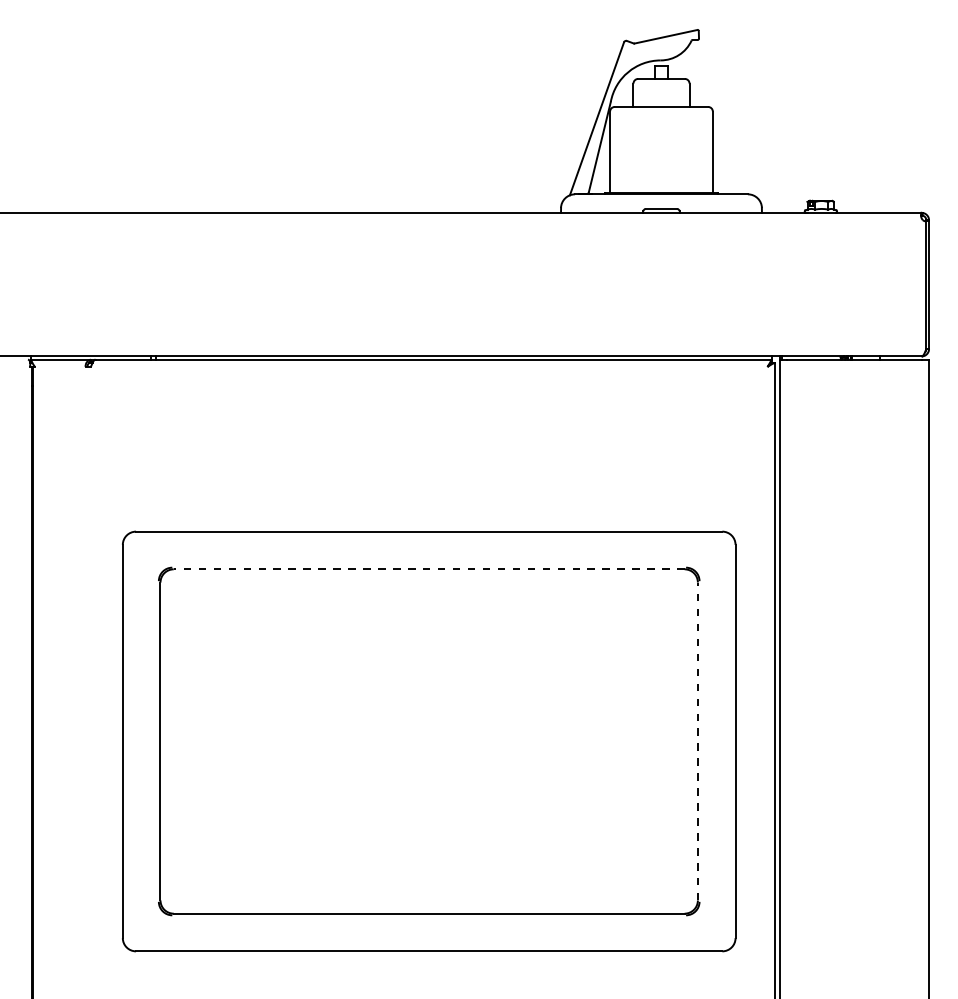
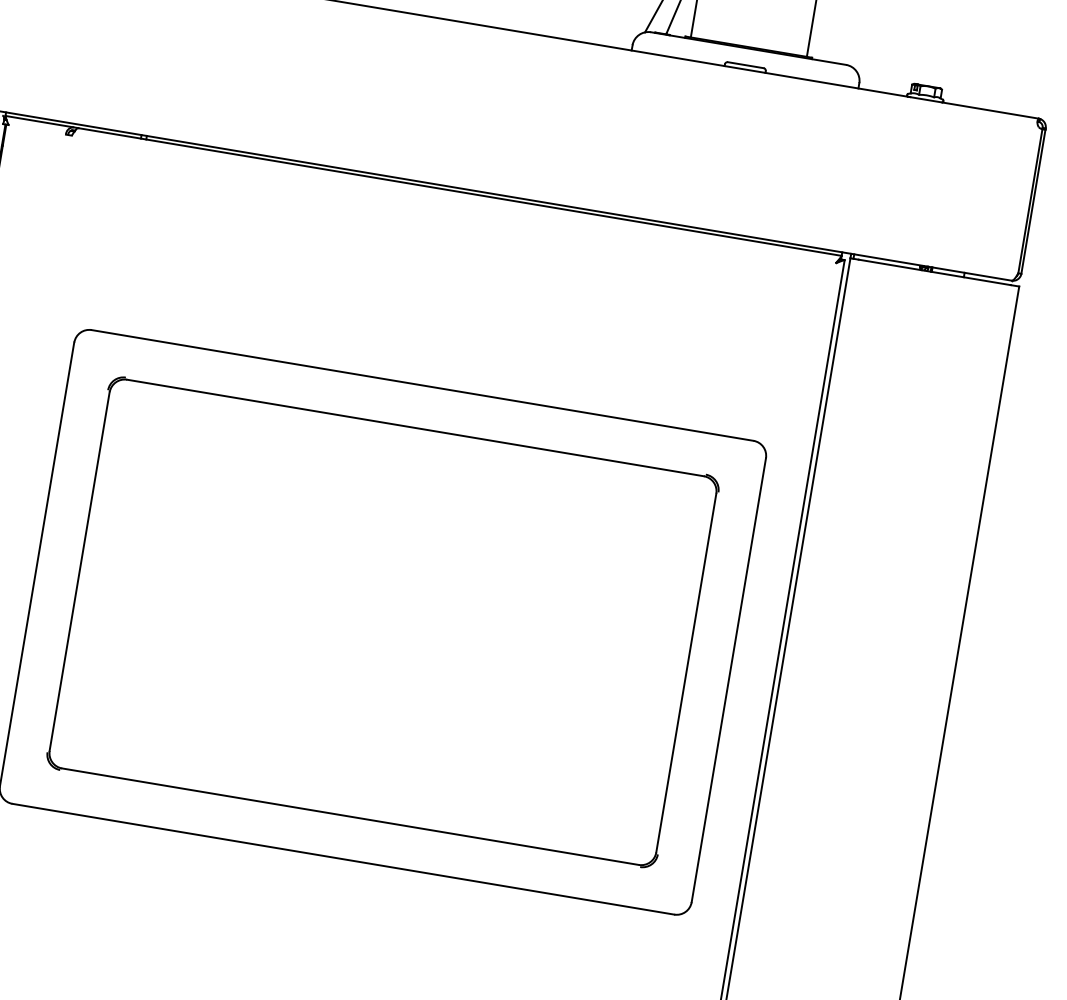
line: (428, 569) -> (414, 428), dashed -> solid
line: (697, 741) -> (685, 673), dashed -> solid

